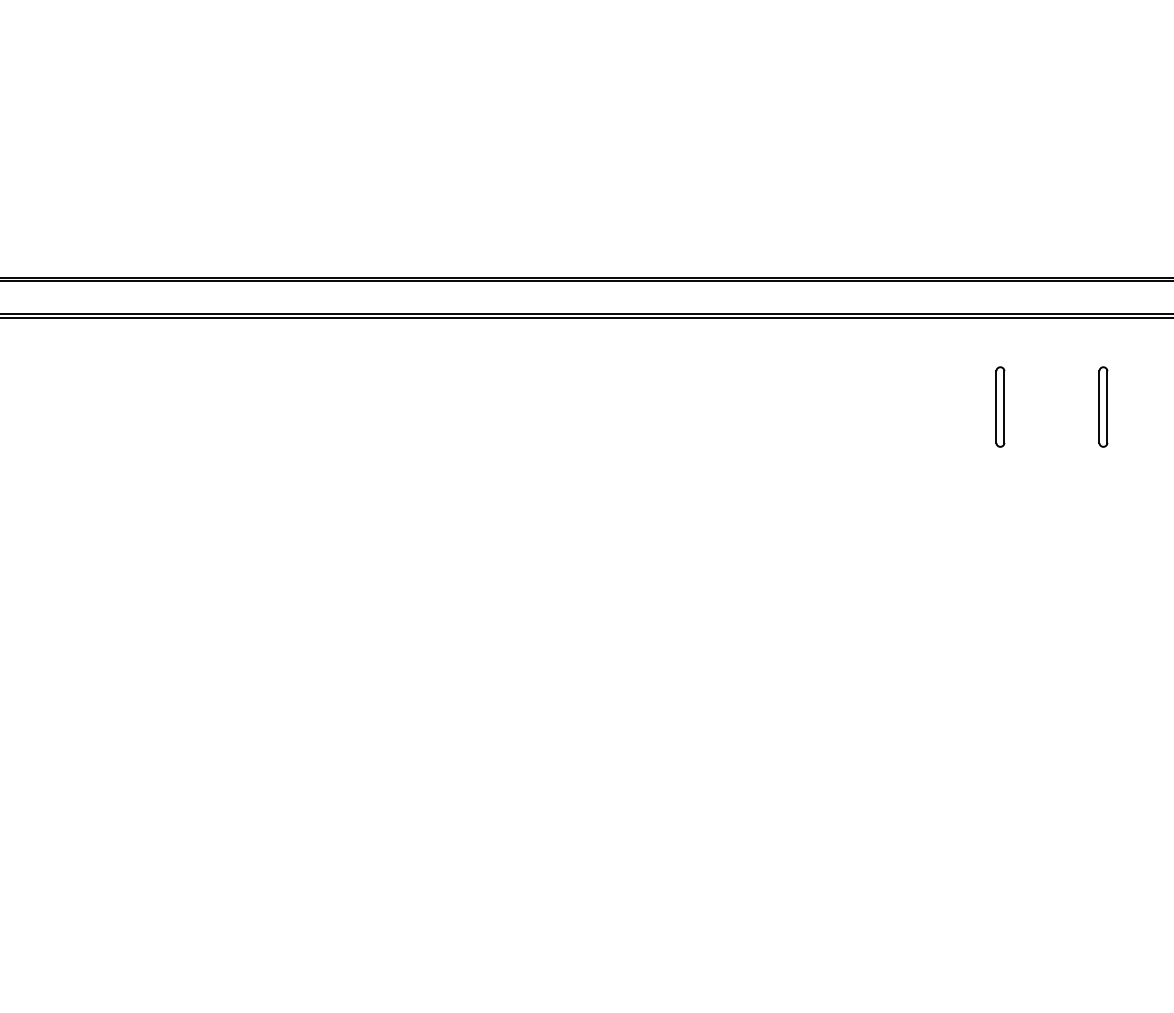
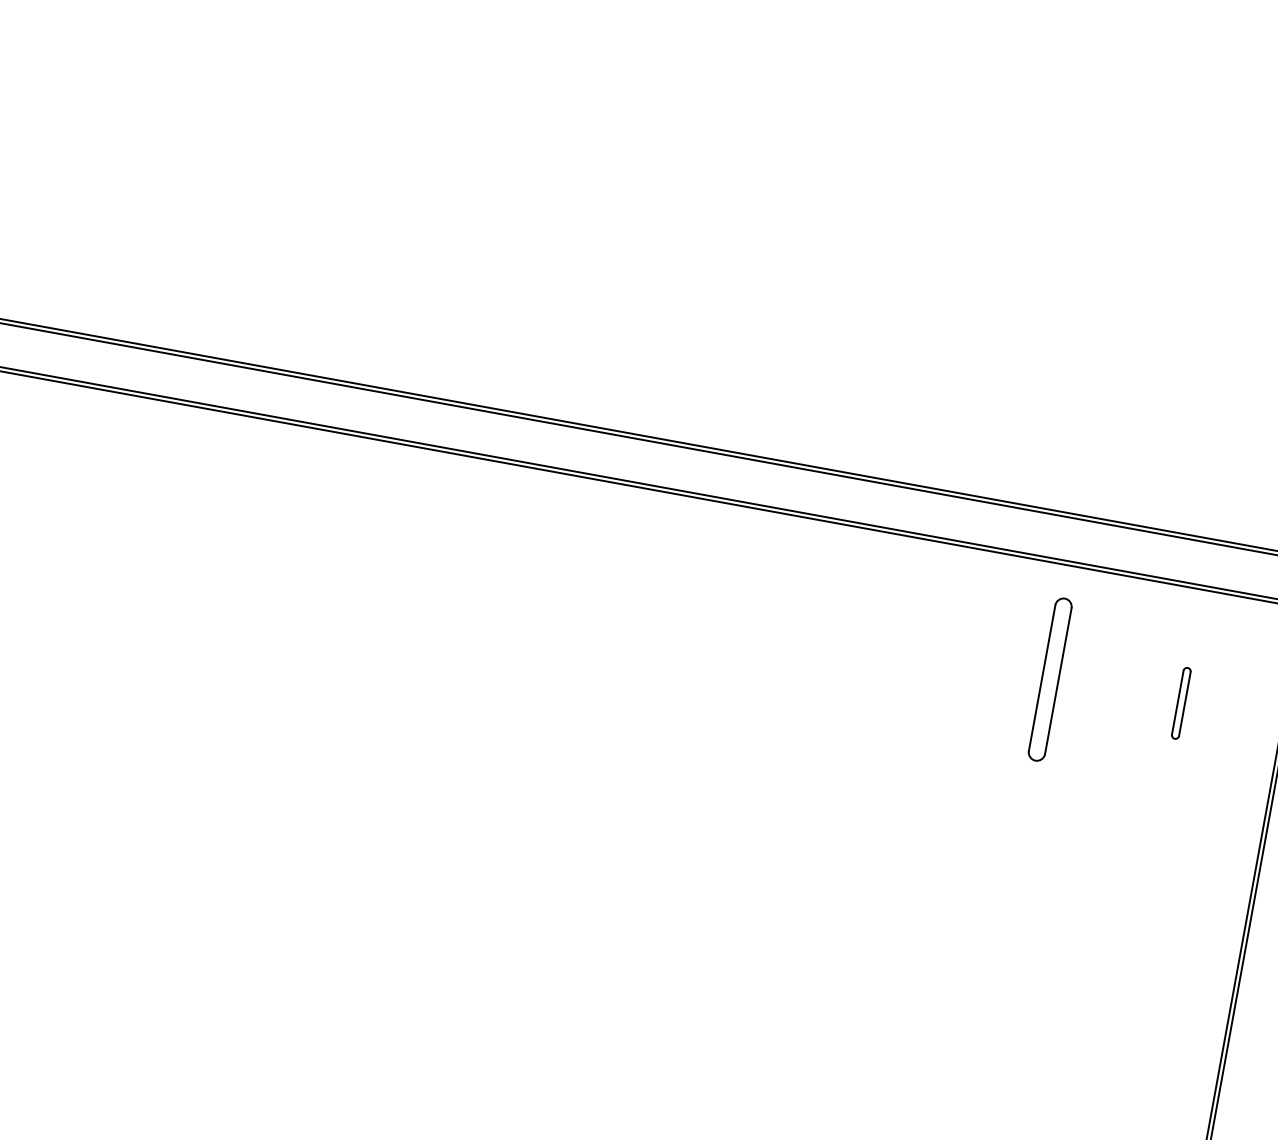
part: (1000, 406) -> (1050, 678), size x1.6
part: (1103, 406) -> (1181, 702), size x0.7

